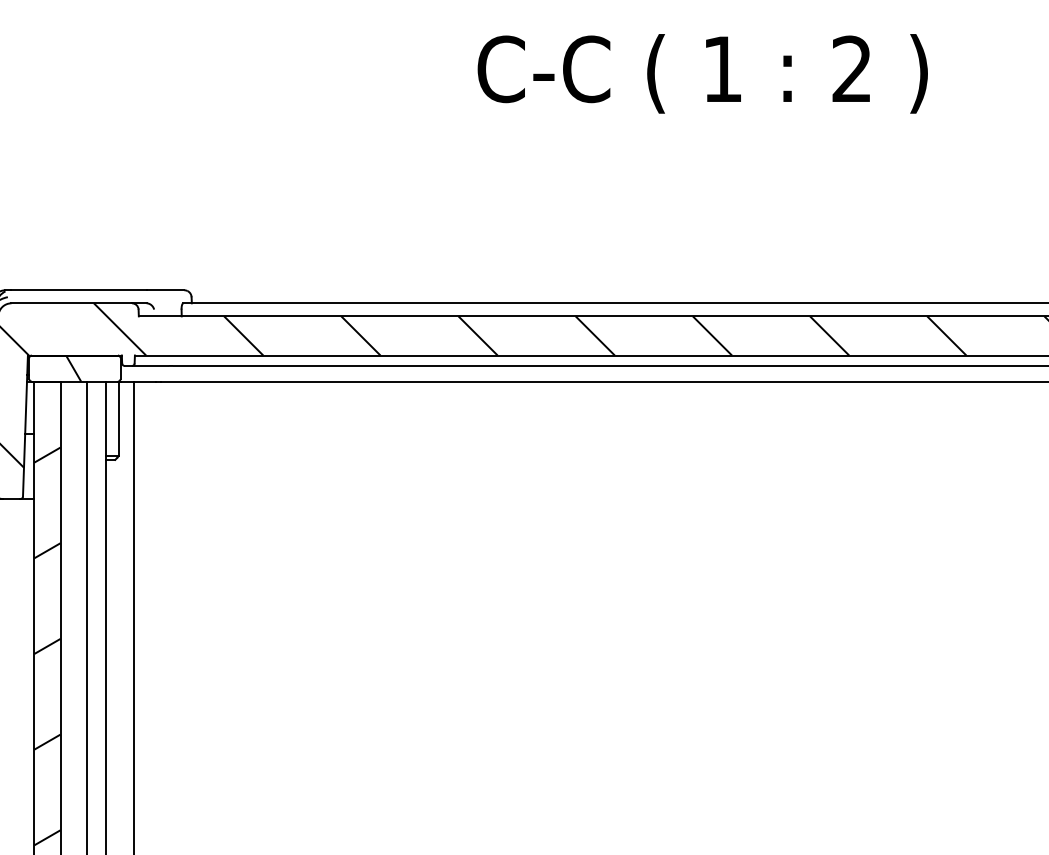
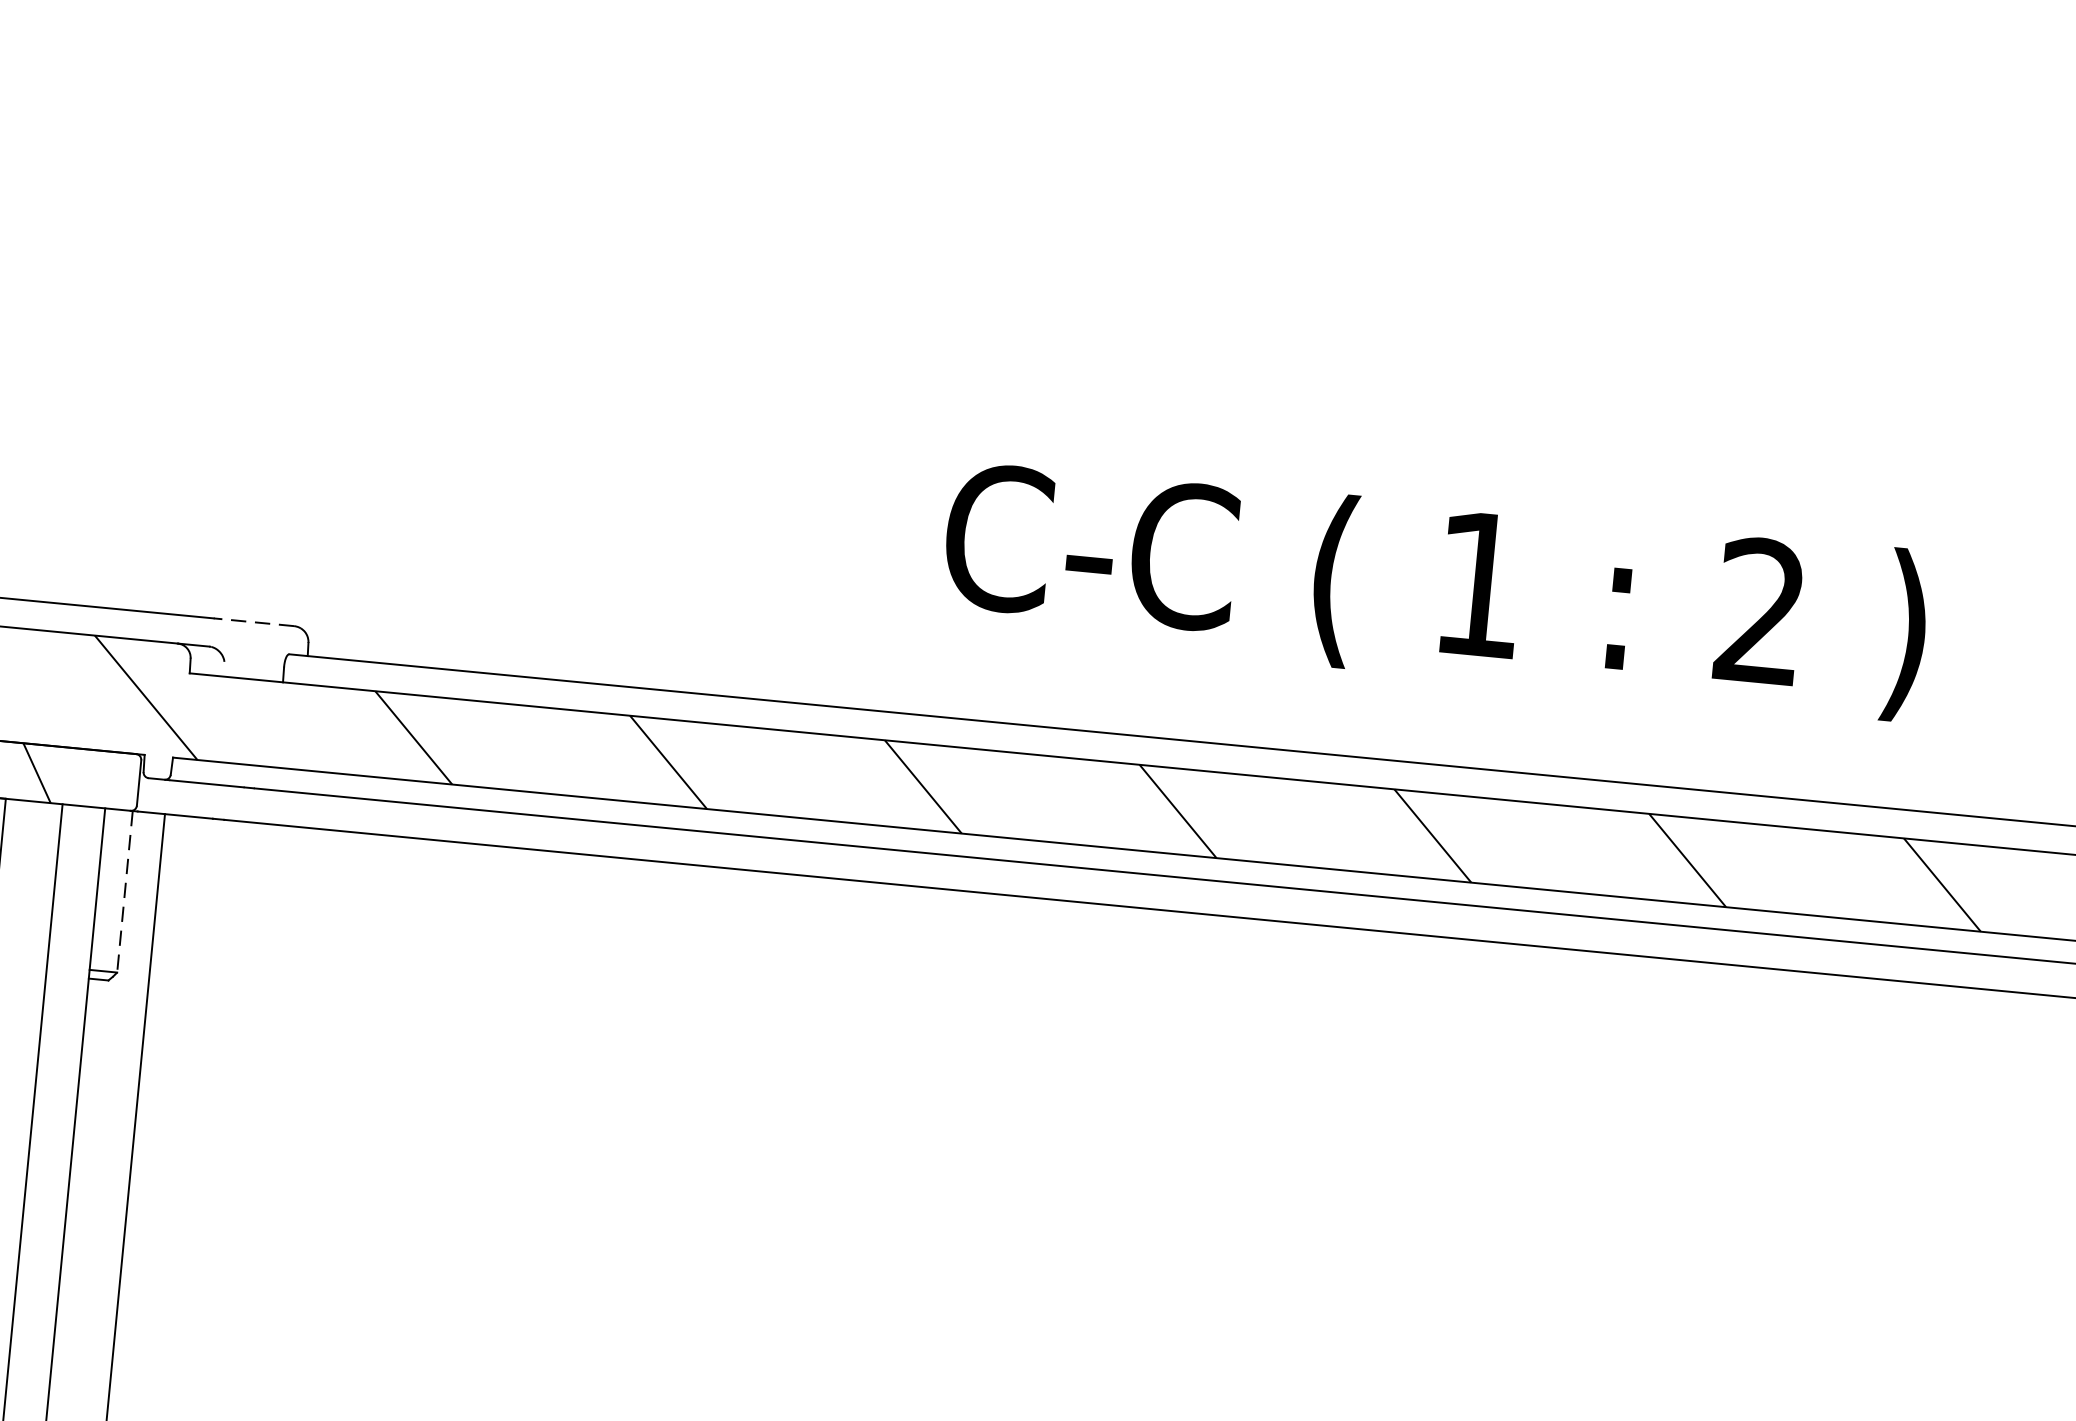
text: (702, 73) -> (1434, 589), moved
line: (165, 290) -> (253, 622), solid -> dashed
line: (118, 419) -> (123, 893), solid -> dashed

